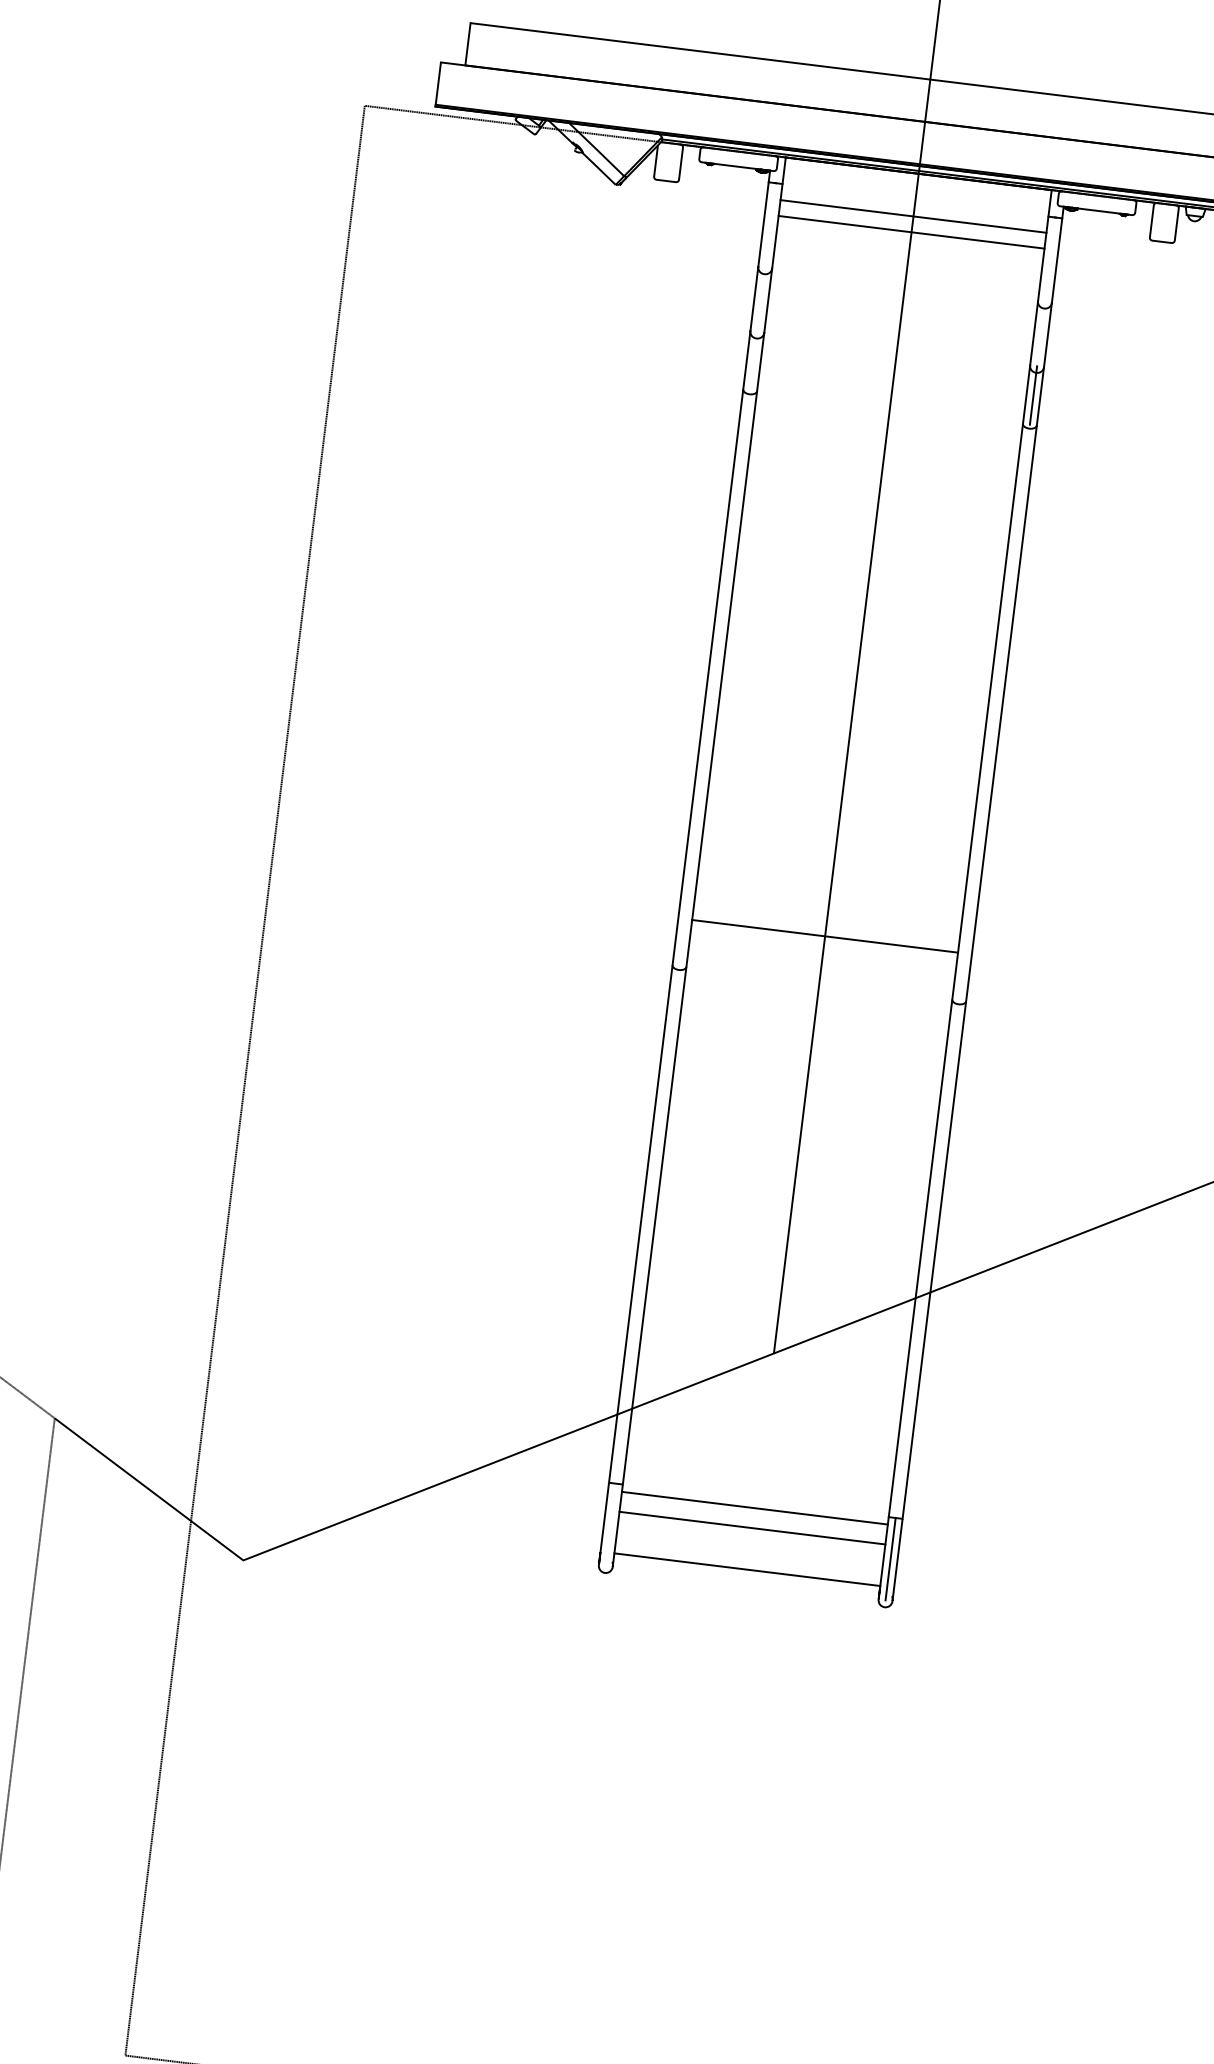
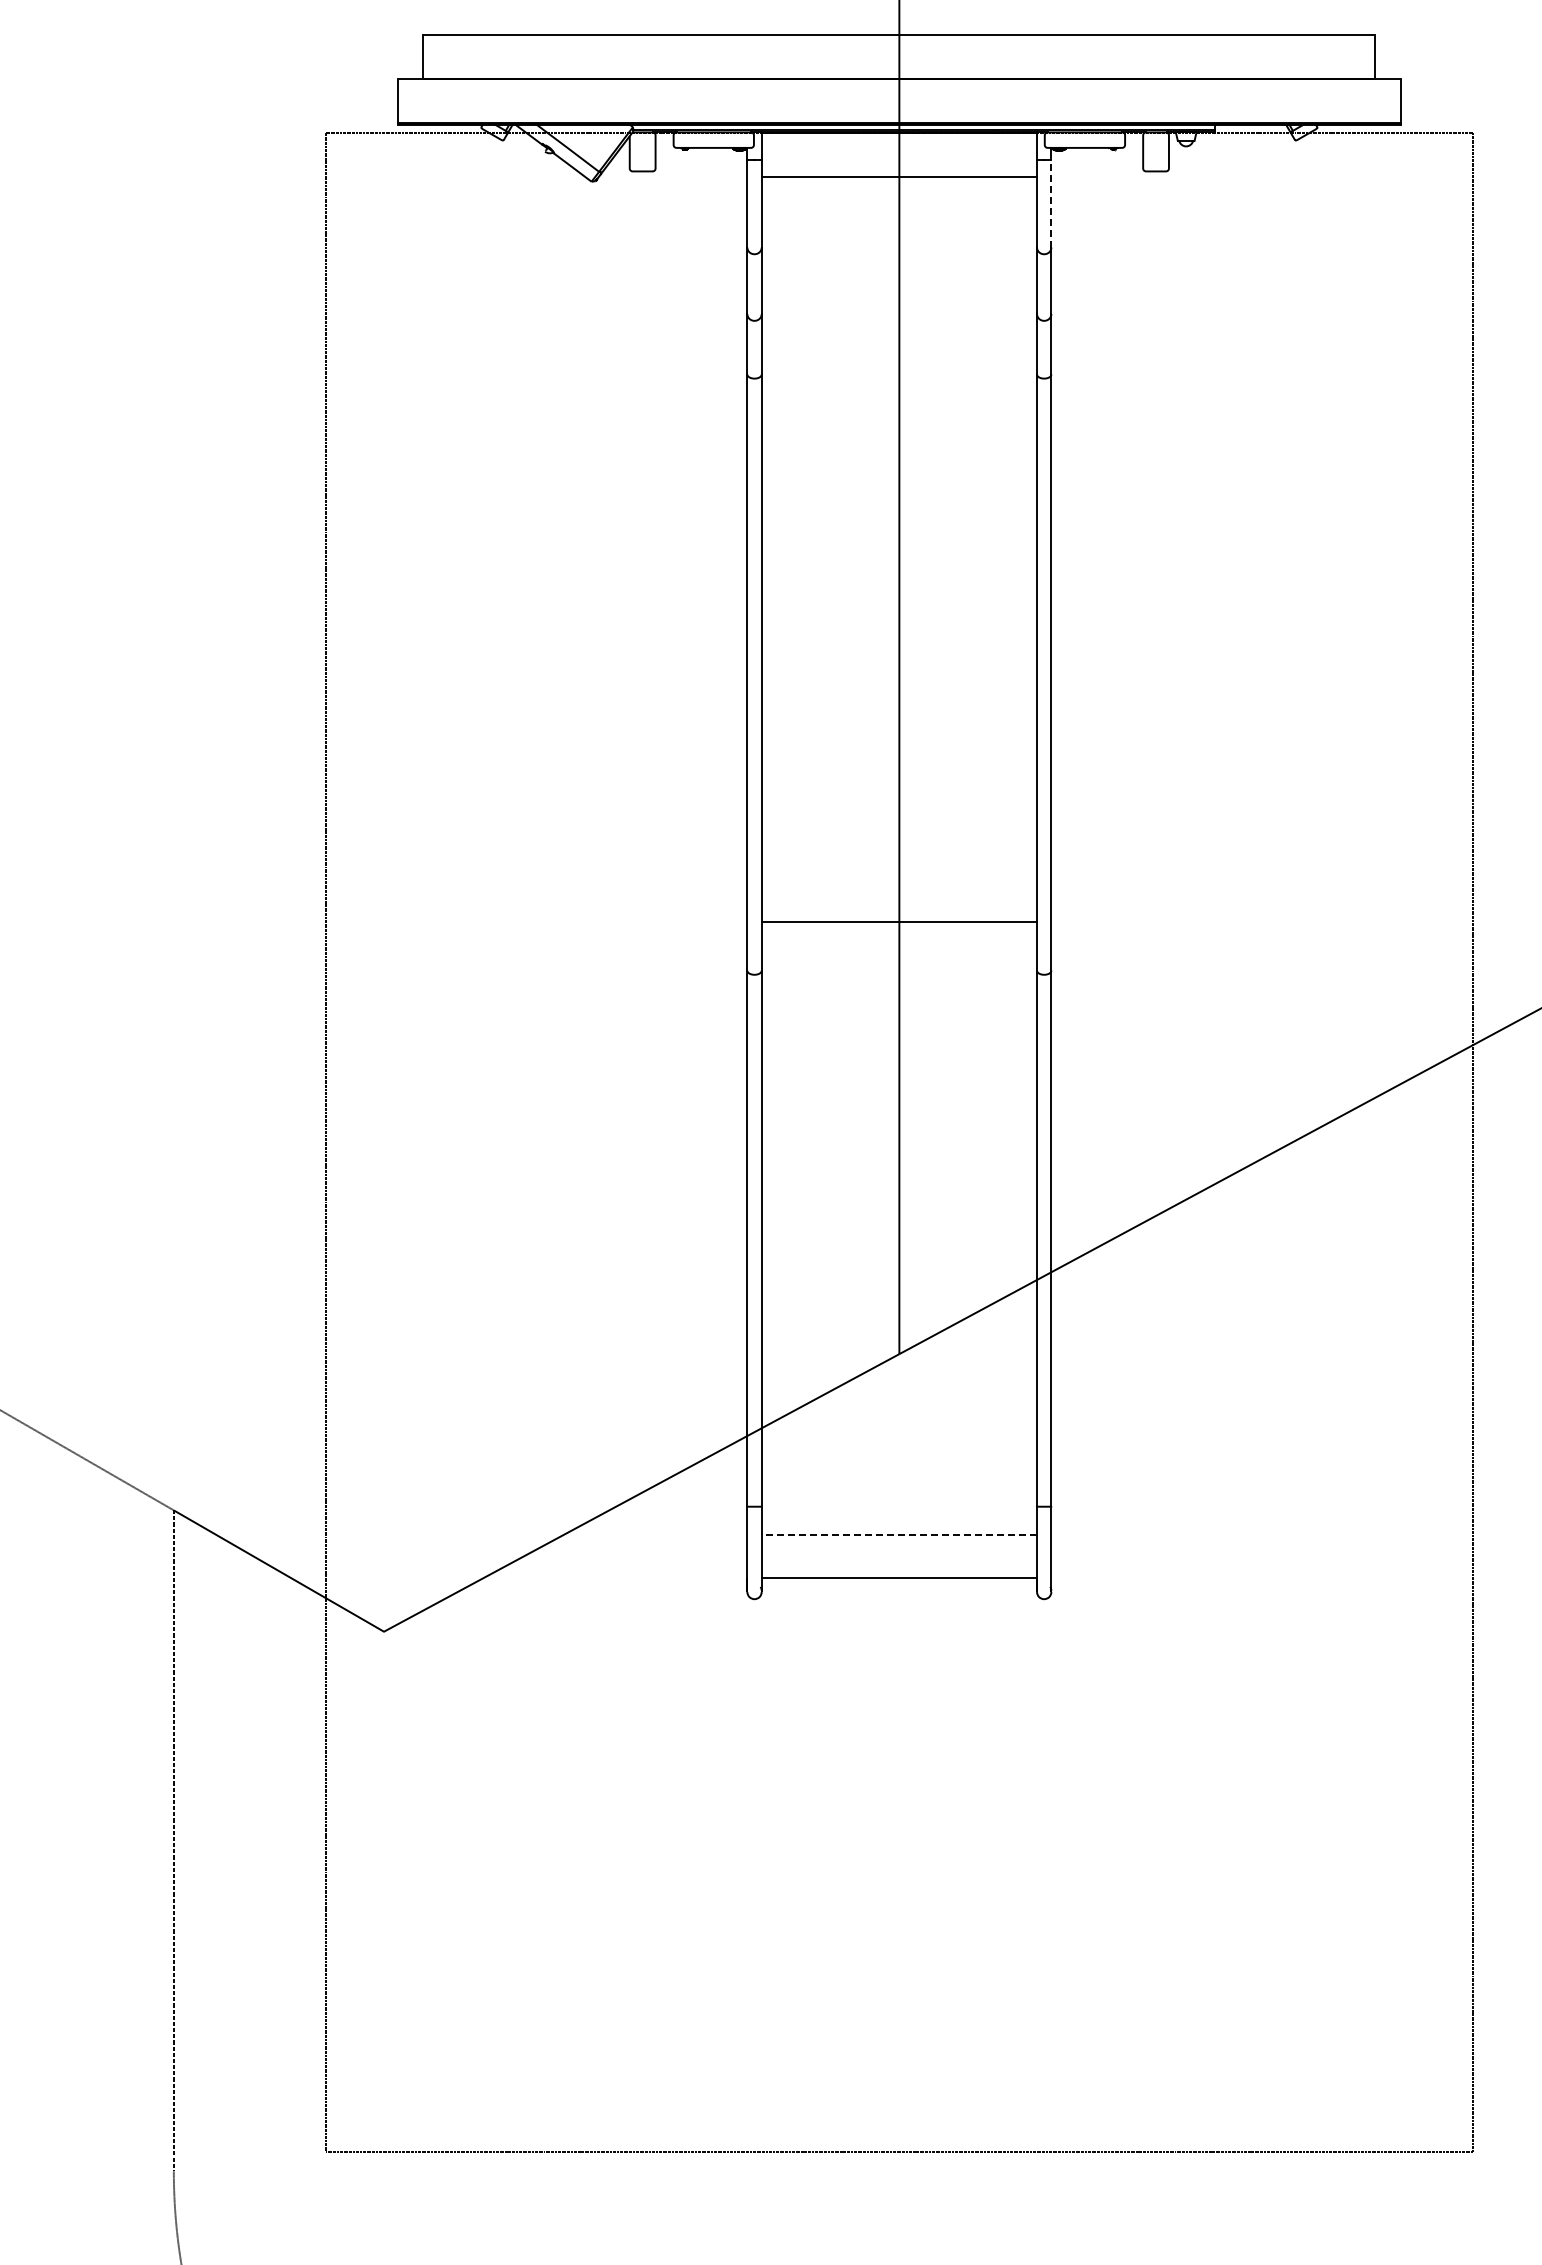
line: (911, 232) -> (899, 193), removed
line: (1057, 260) -> (1051, 203), solid -> dashed
line: (1033, 395) -> (1044, 344), removed
line: (755, 1508) -> (899, 1514), removed
line: (752, 1528) -> (899, 1535), solid -> dashed
line: (890, 1559) -> (1044, 1549), removed

